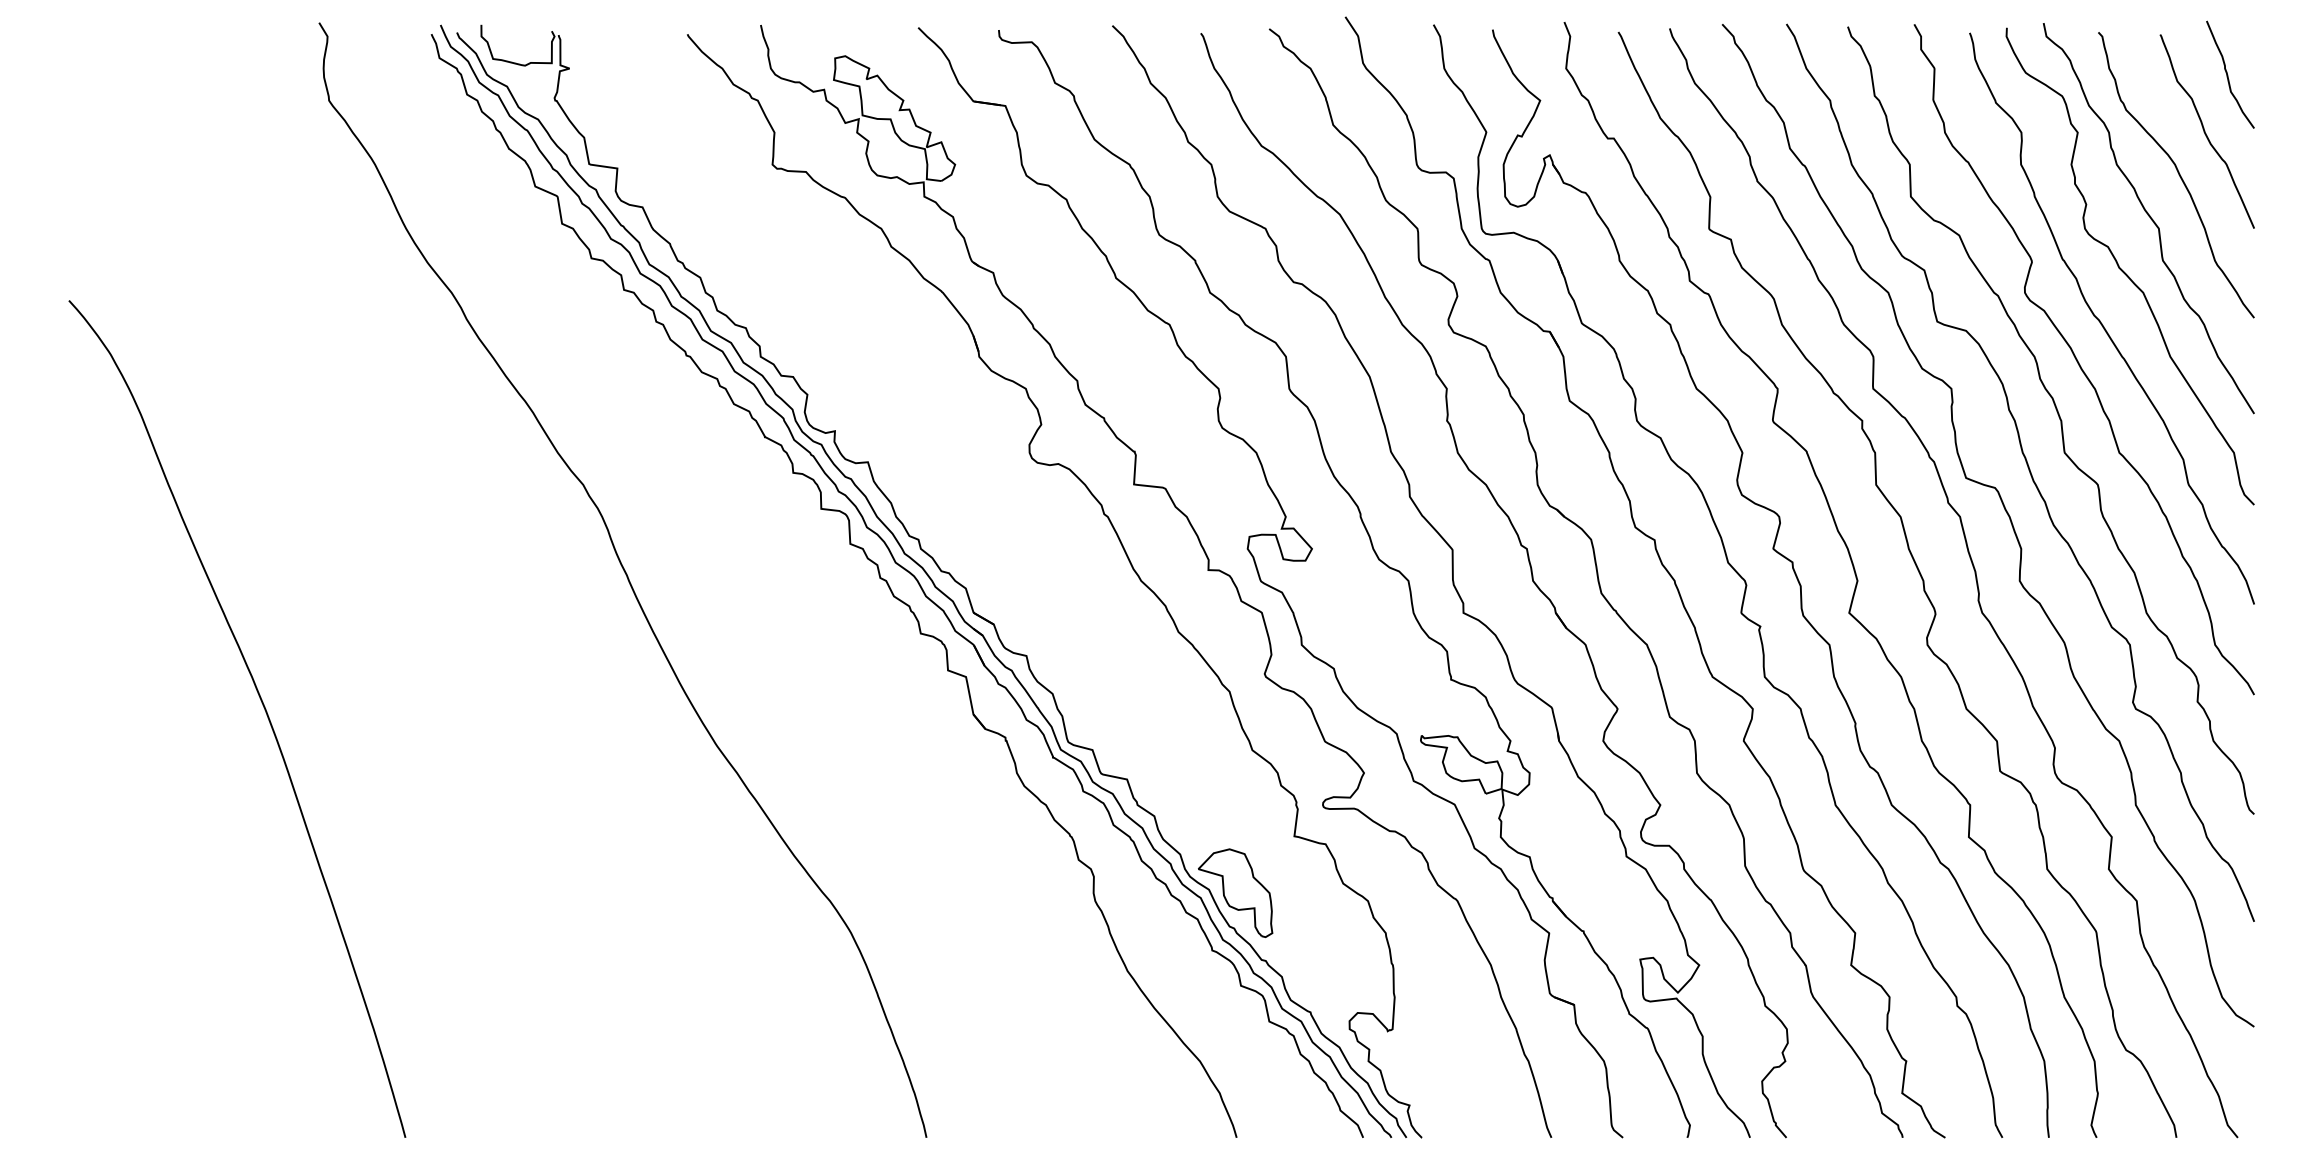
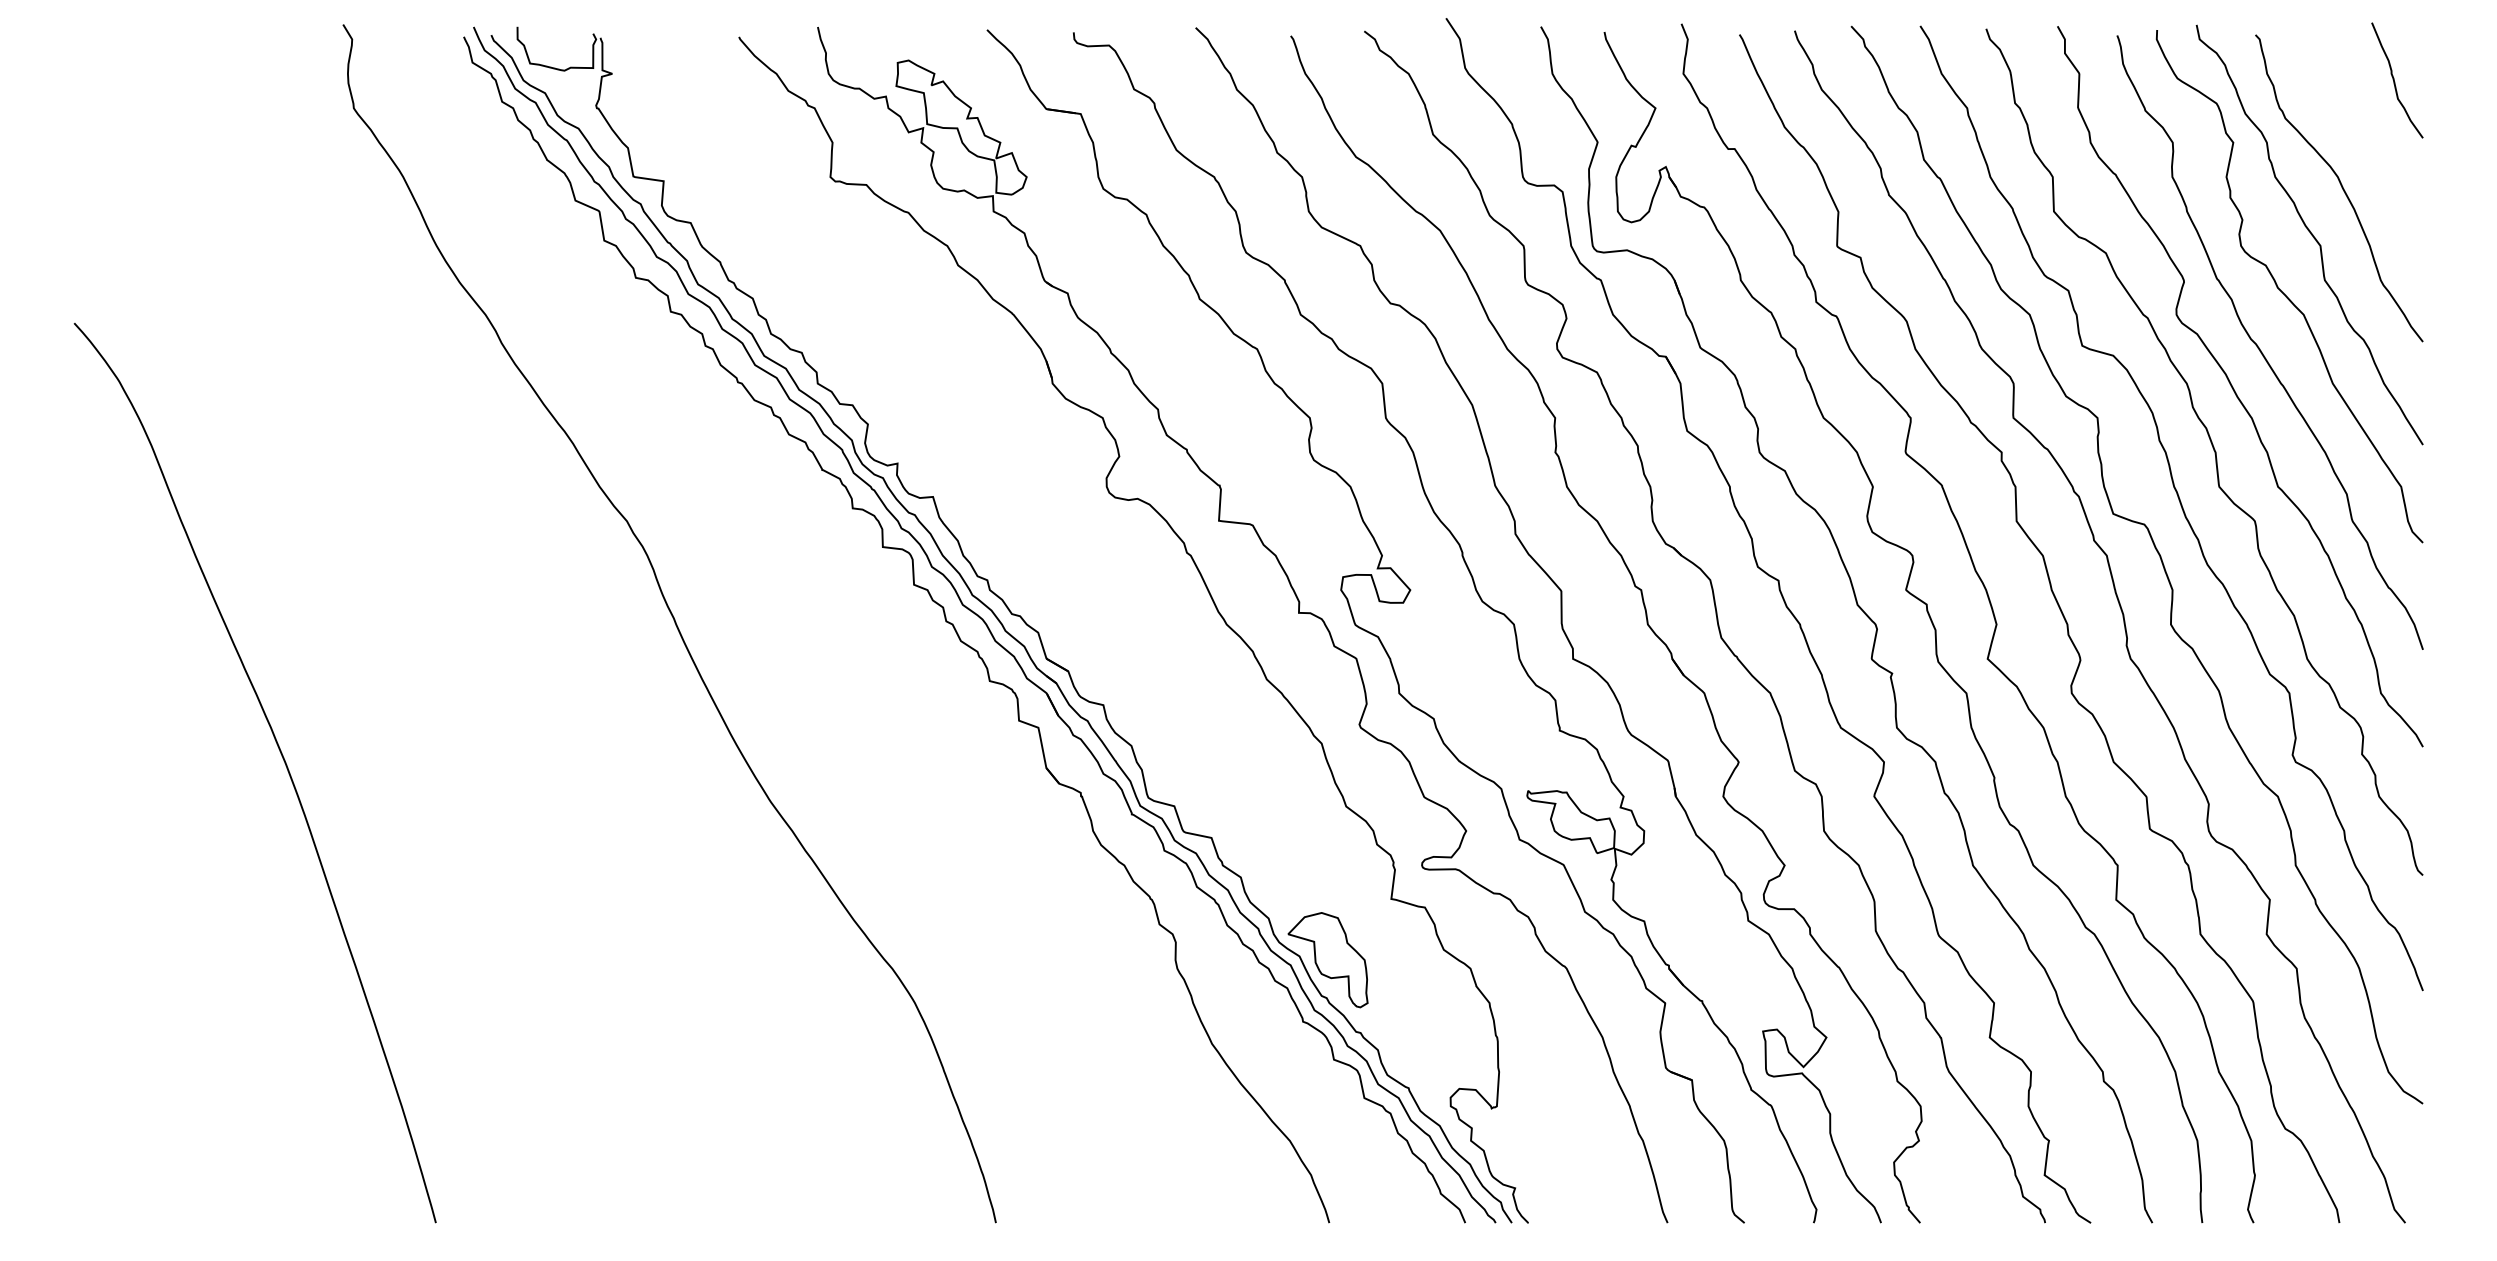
curve: (2205, 131) -> (2370, 141), removed

